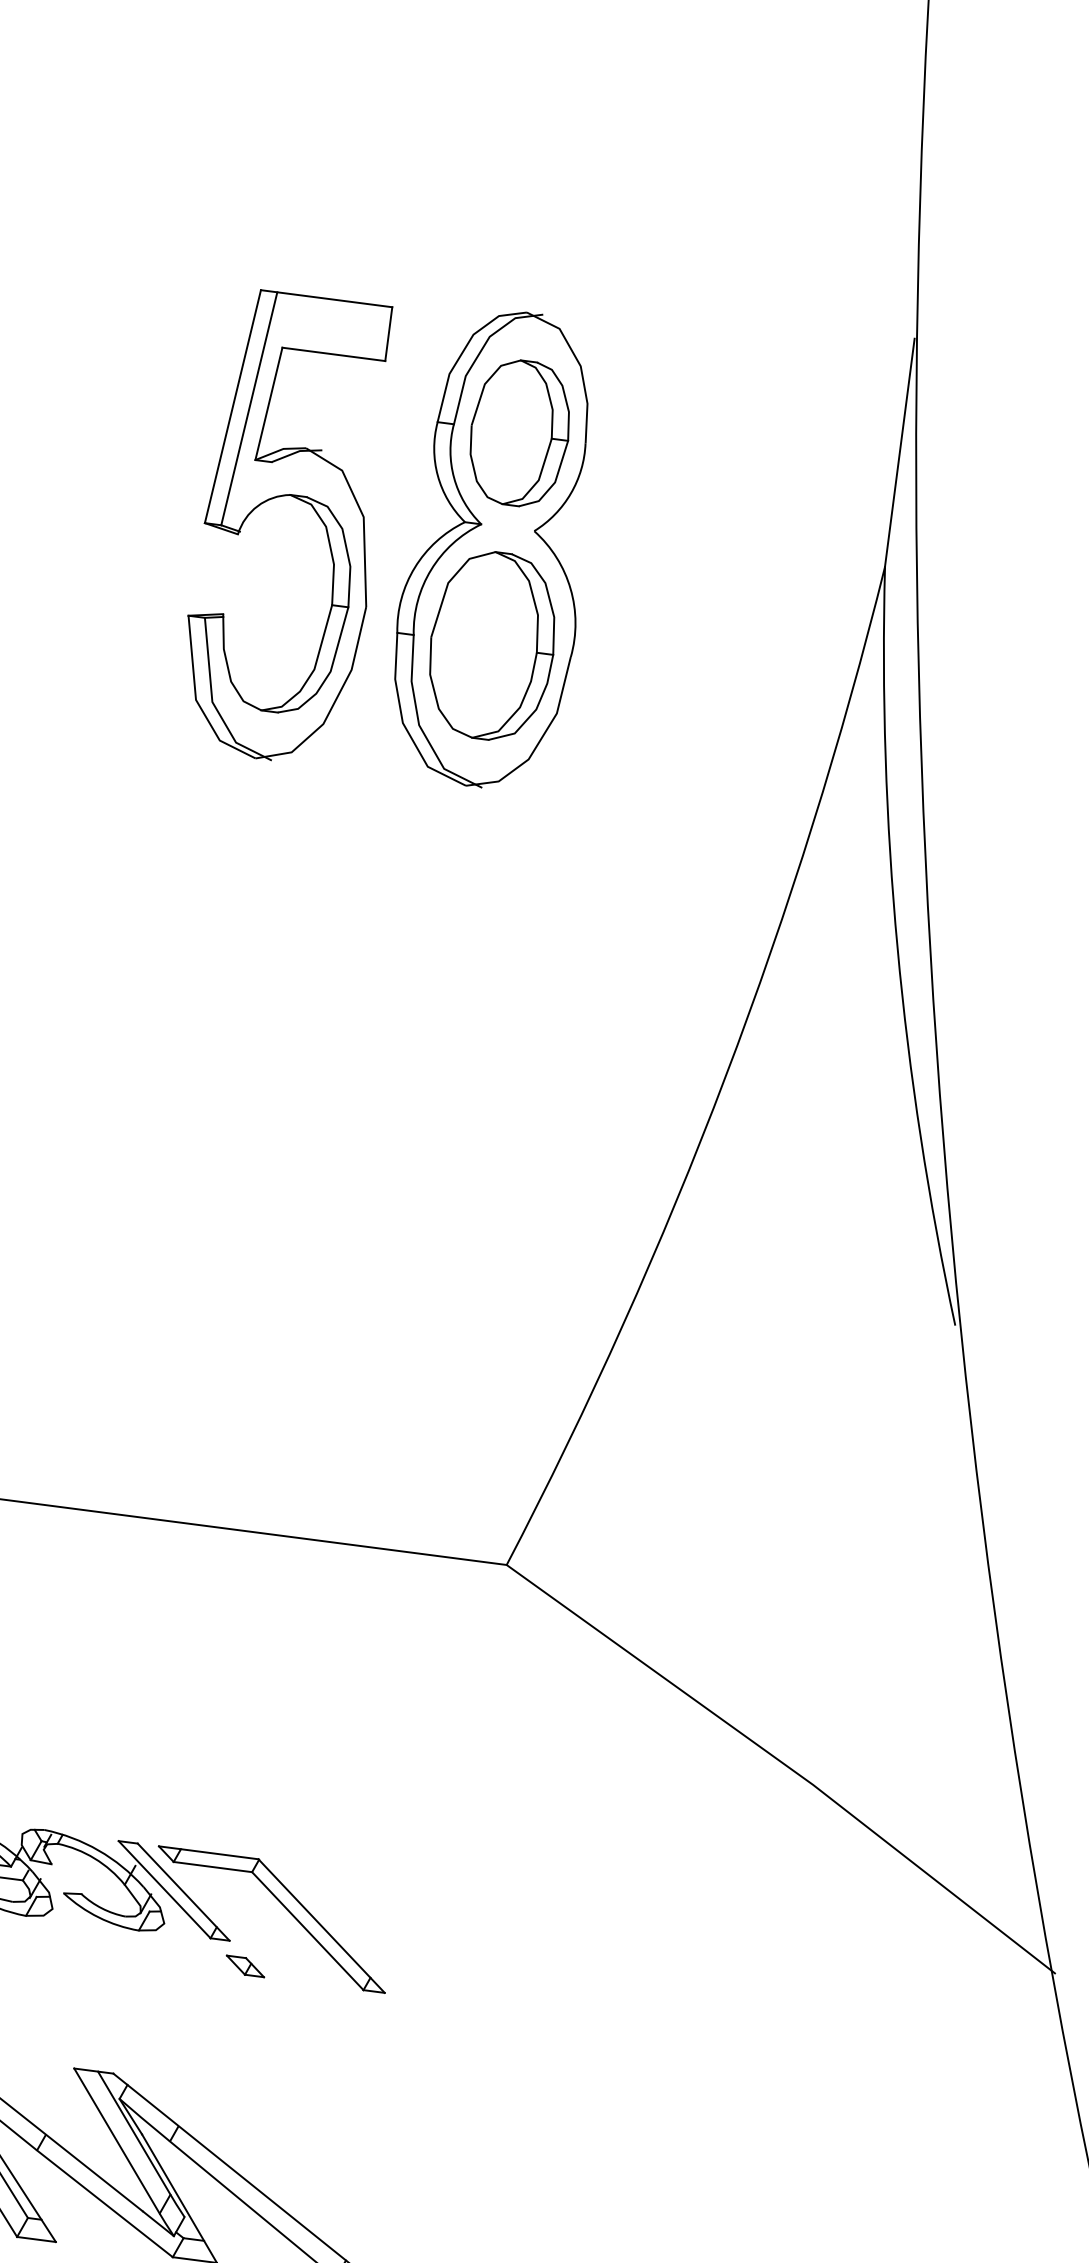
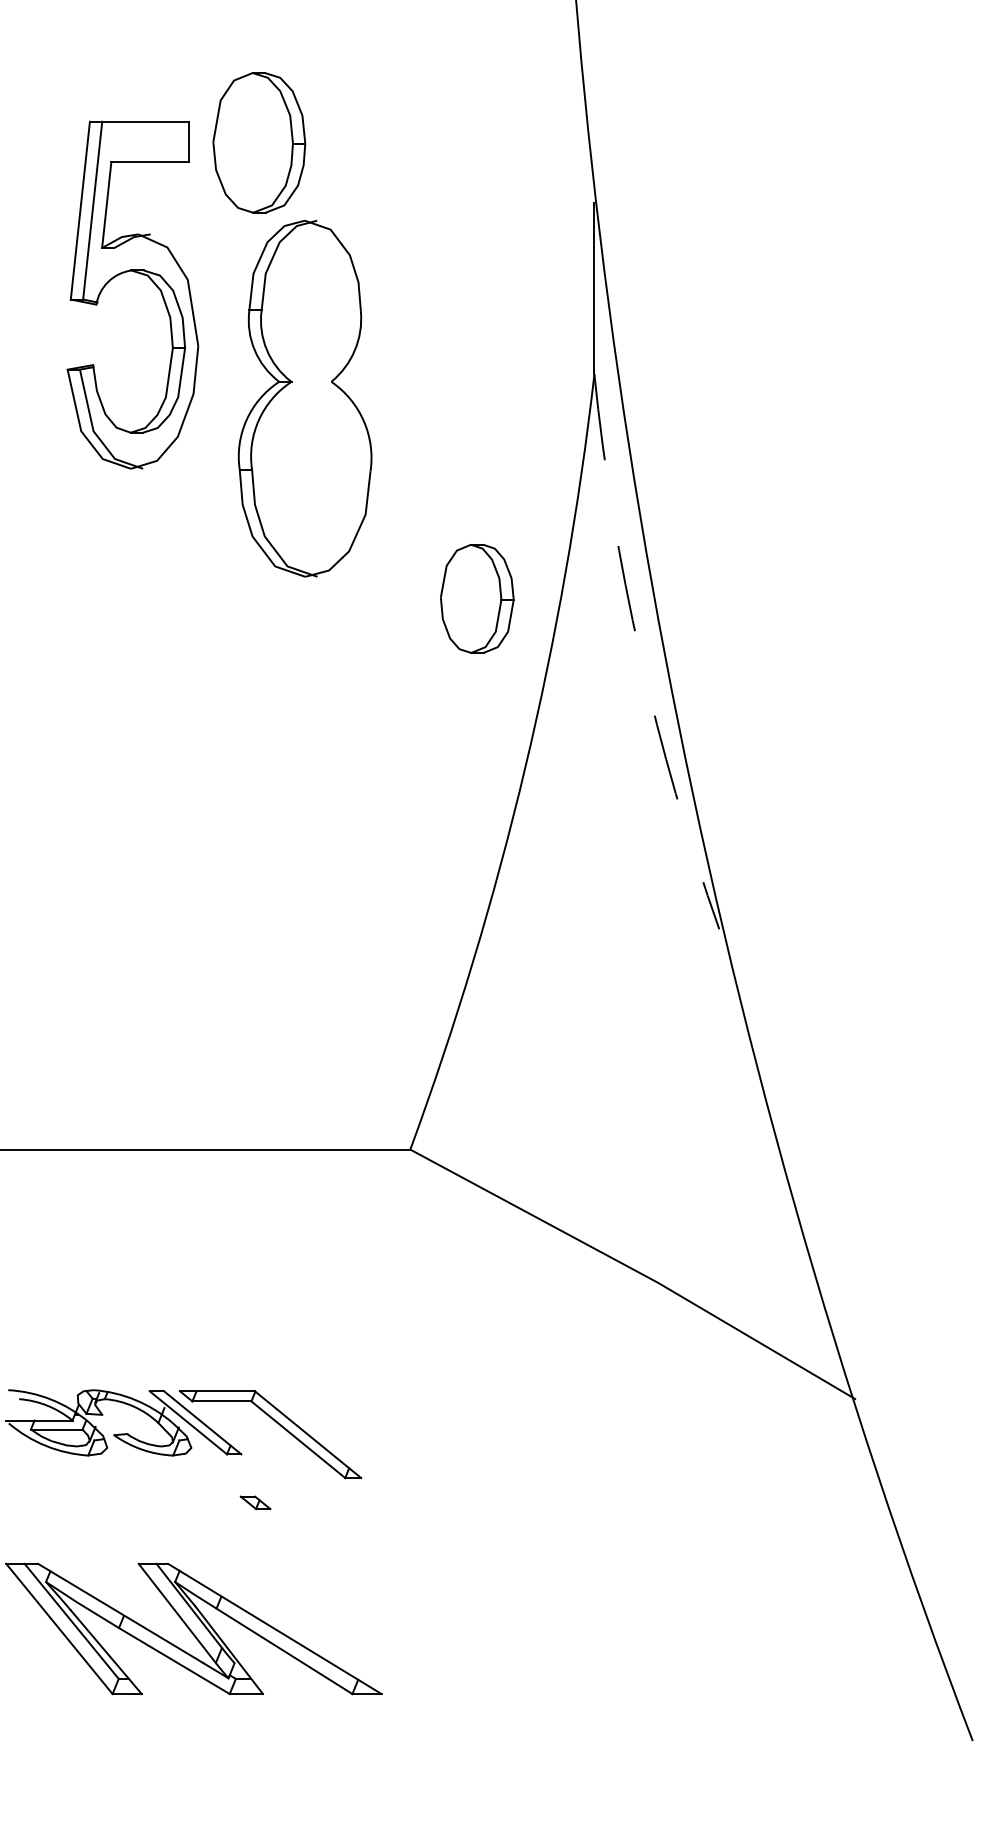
part: (520, 432) -> (477, 598), moved
part: (301, 501) -> (140, 274), moved
part: (492, 645) -> (259, 142), moved
arc: (897, 948) -> (640, 655), solid -> dashed
part: (245, 1965) -> (255, 1502), moved

